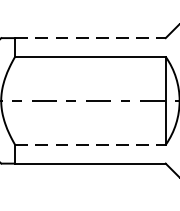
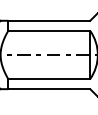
line: (90, 37) -> (49, 20), dashed -> solid
line: (90, 144) -> (49, 78), dashed -> solid

